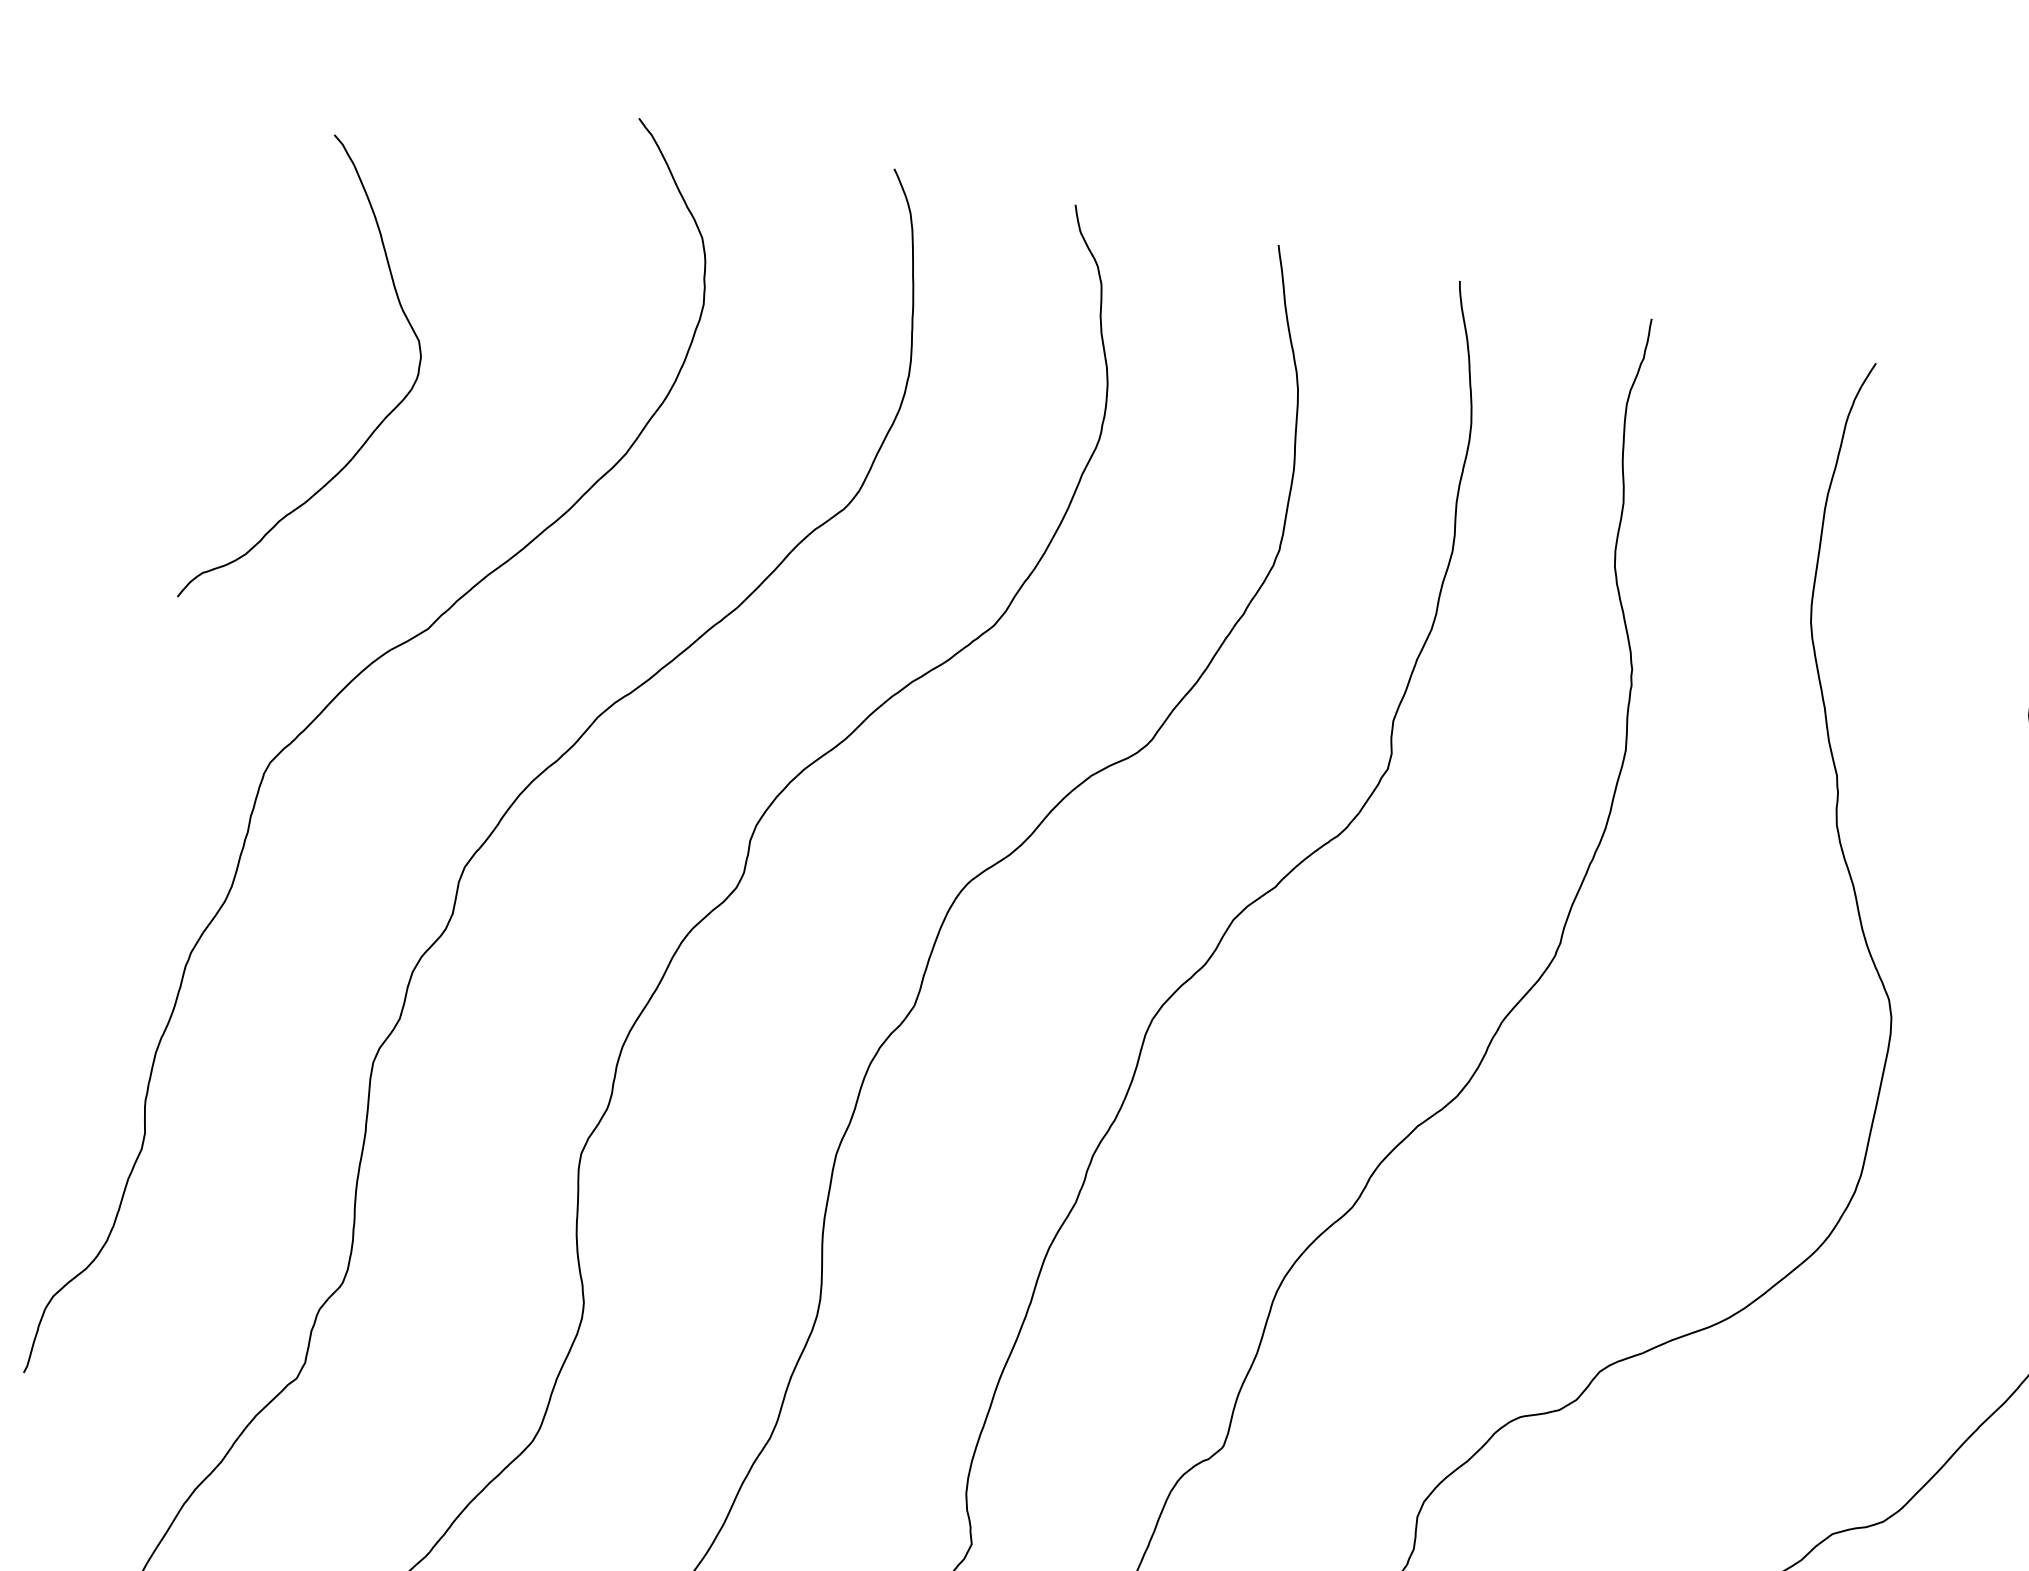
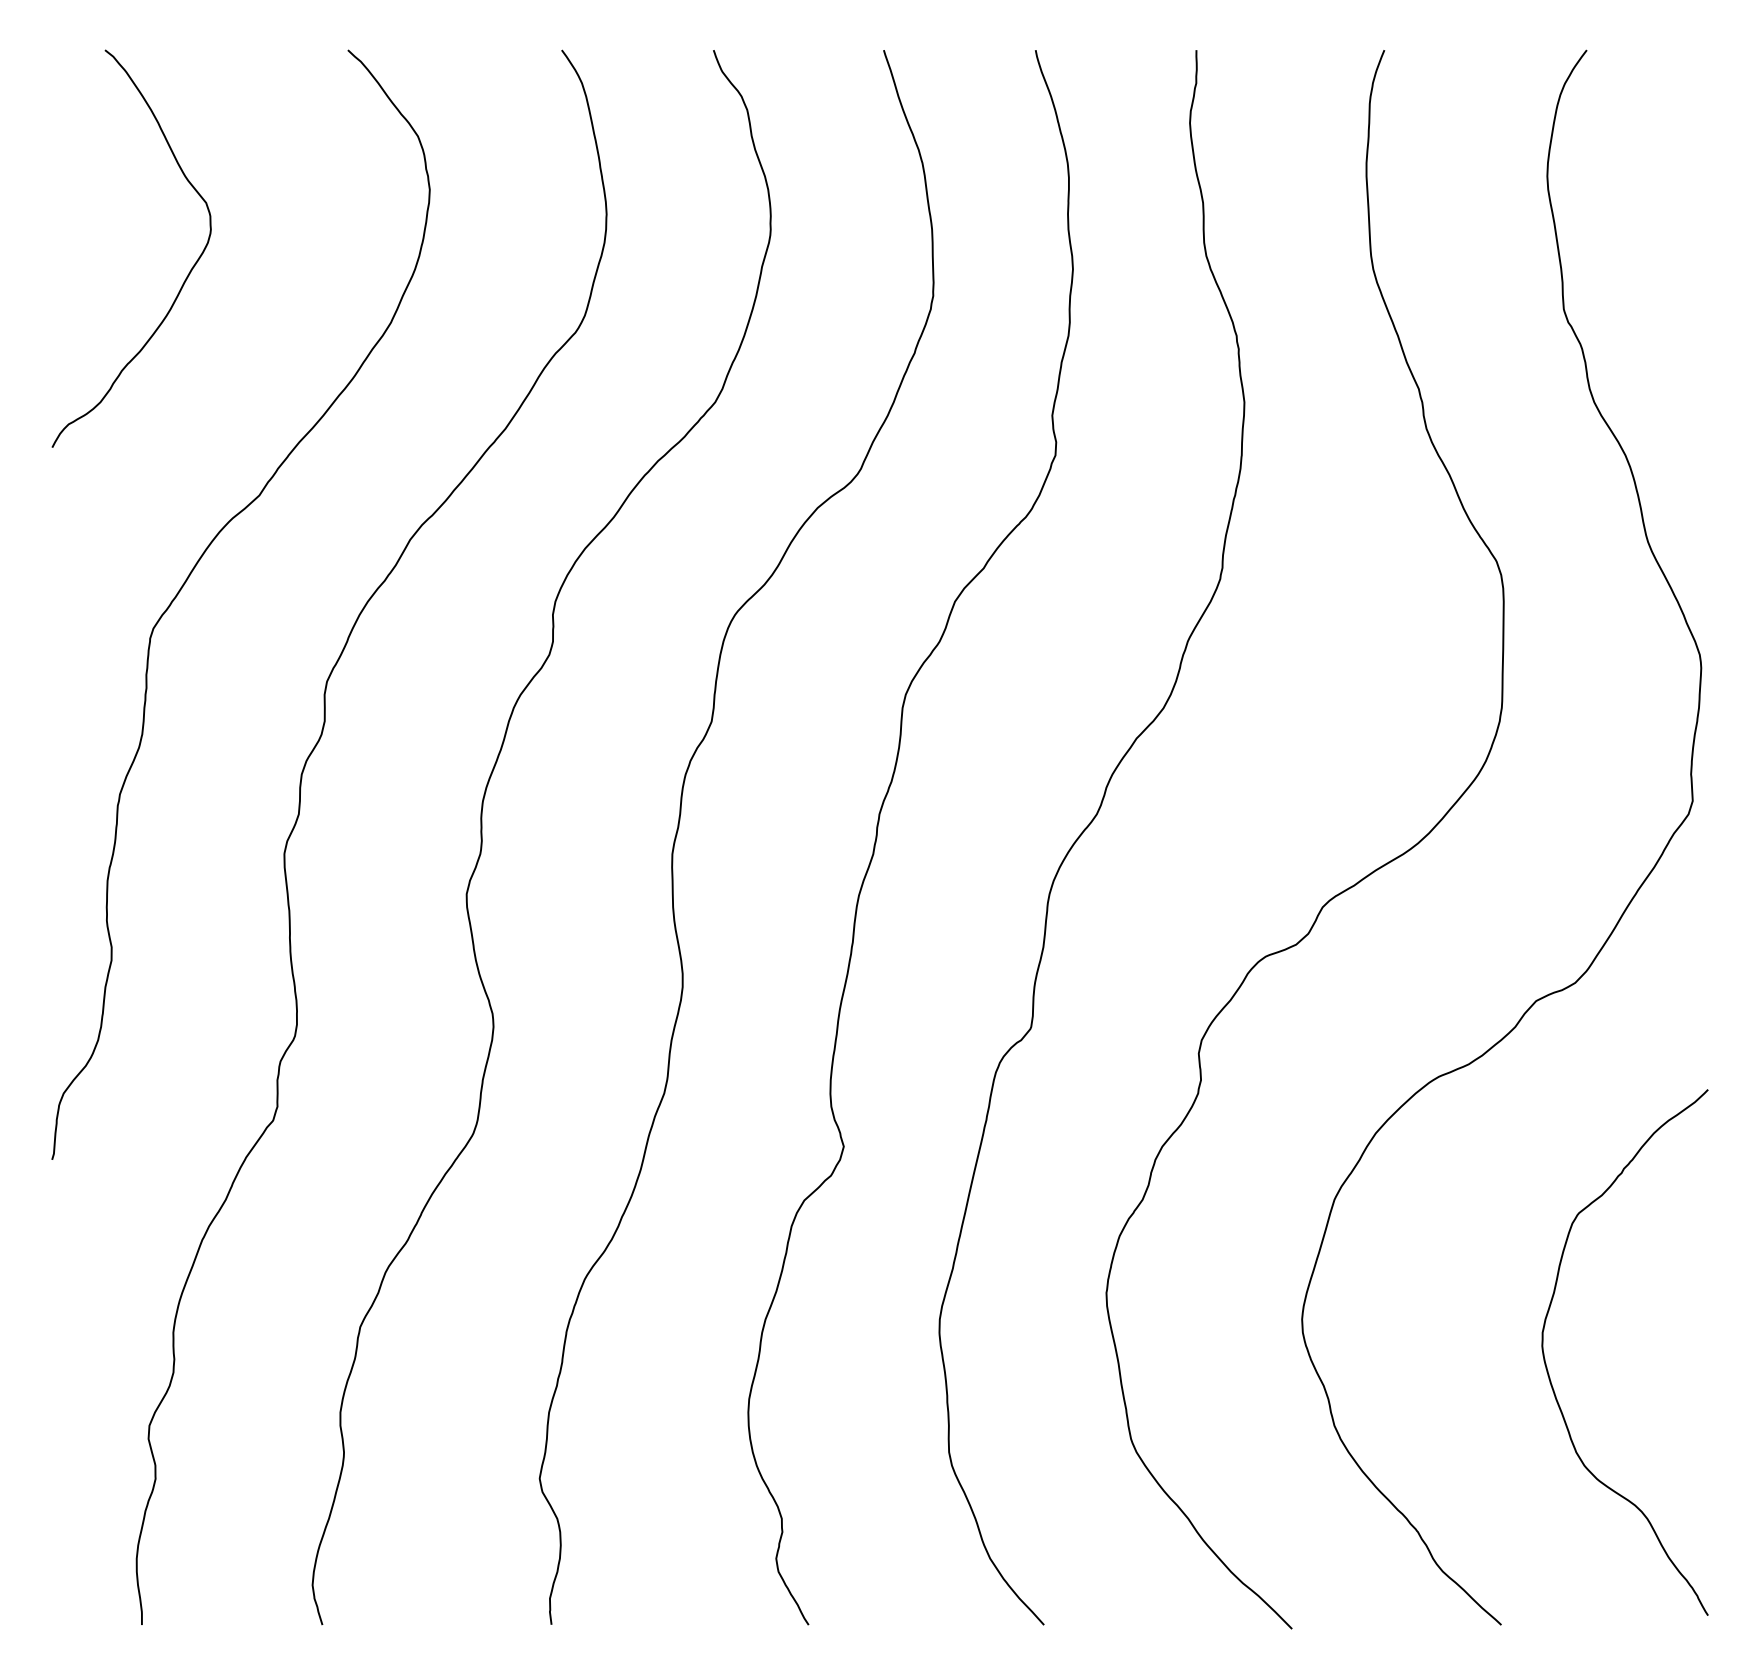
curve: (378, 424) -> (186, 276), moved

